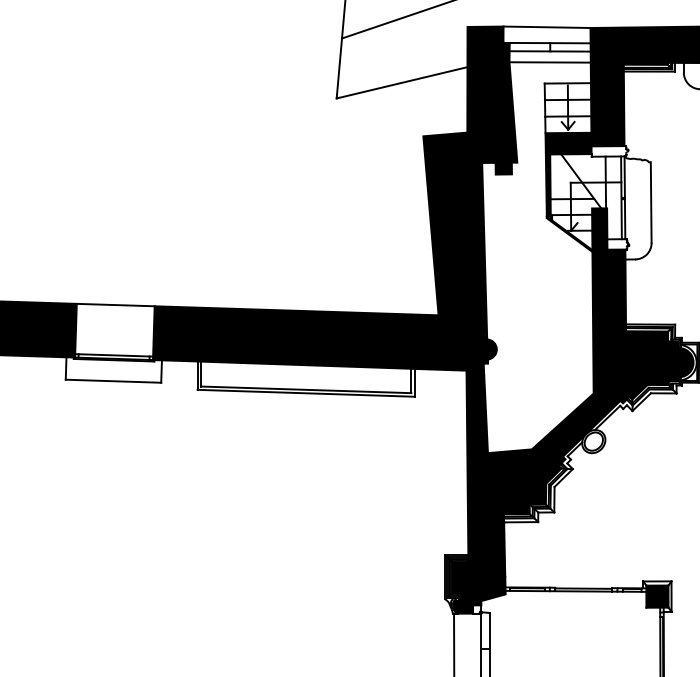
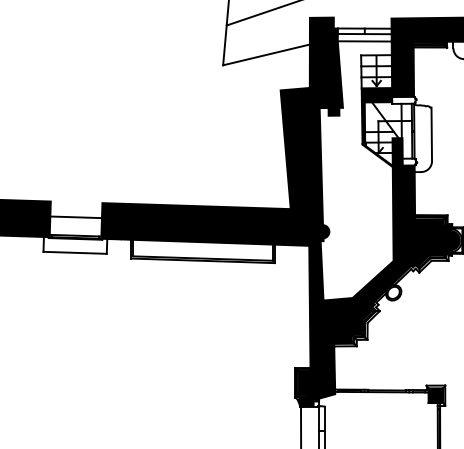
line: (546, 26) -> (362, 17), removed
line: (115, 305) -> (76, 217), moved

